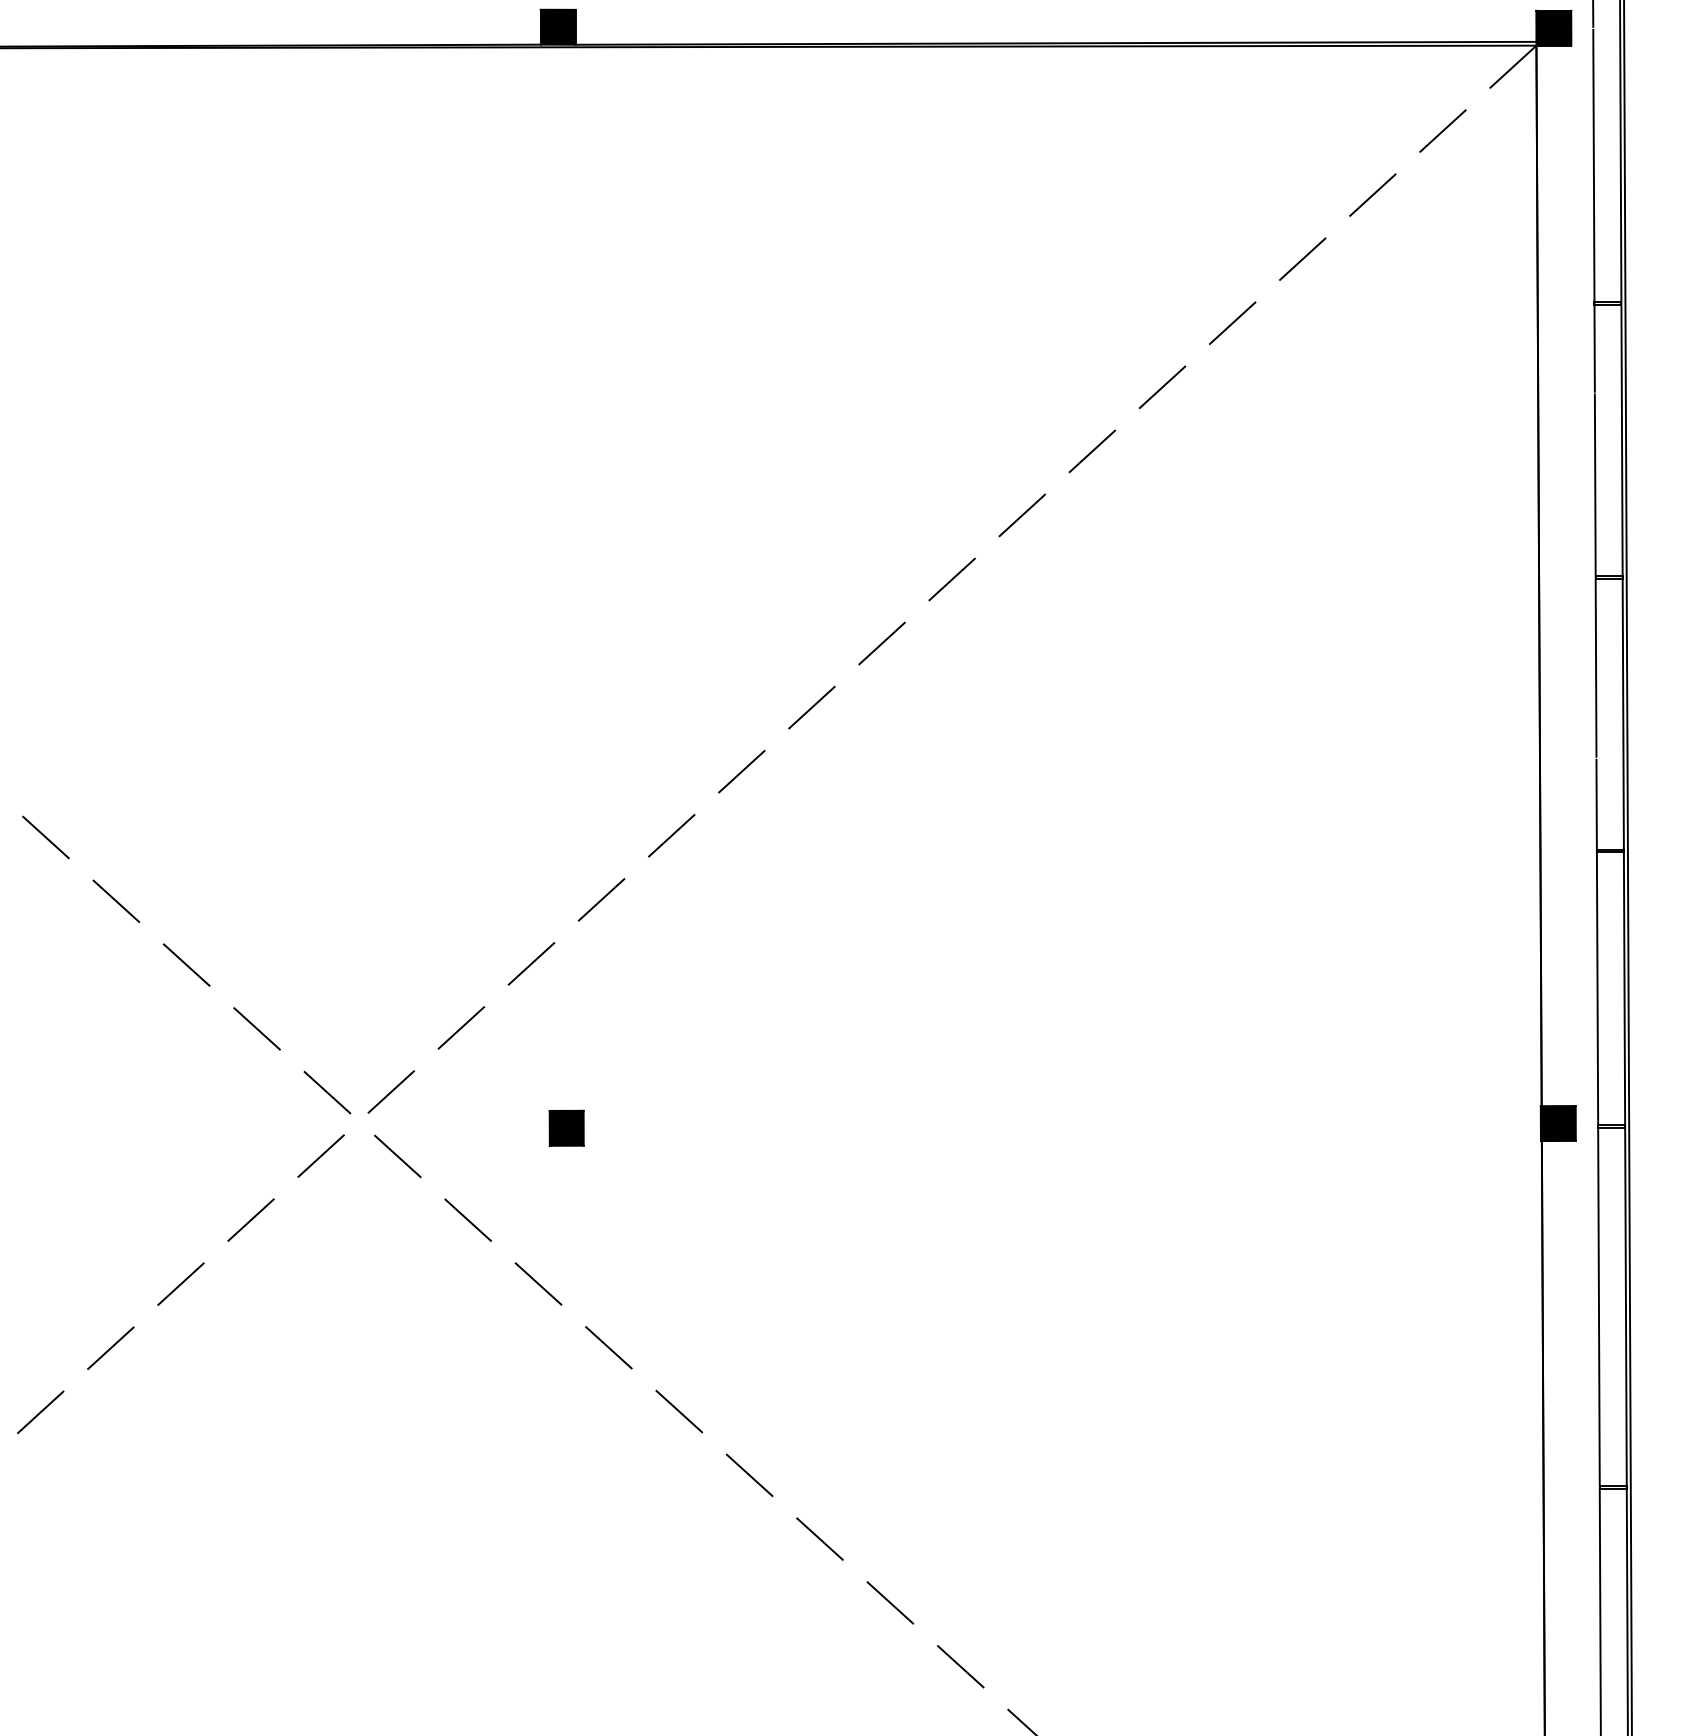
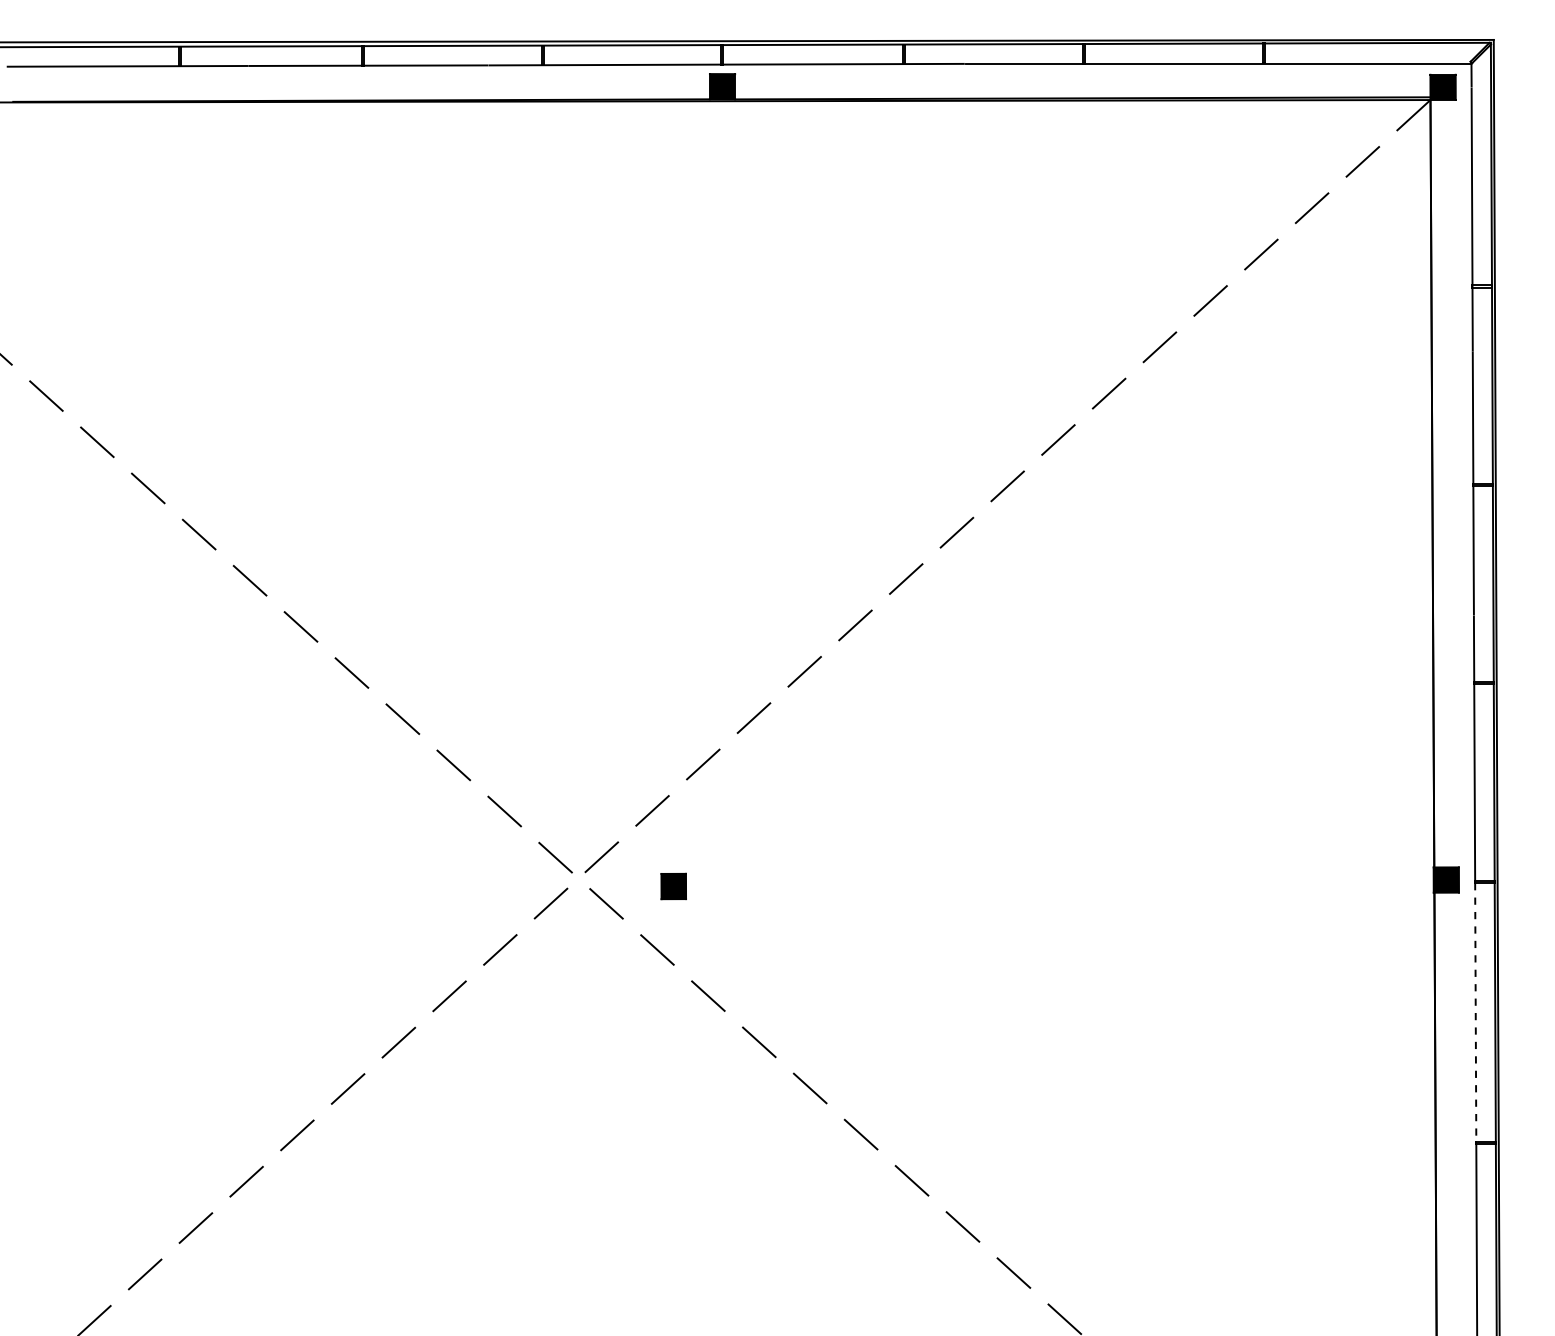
part: (566, 1128) -> (673, 886), moved
line: (1598, 1306) -> (1475, 1012), solid -> dashed

